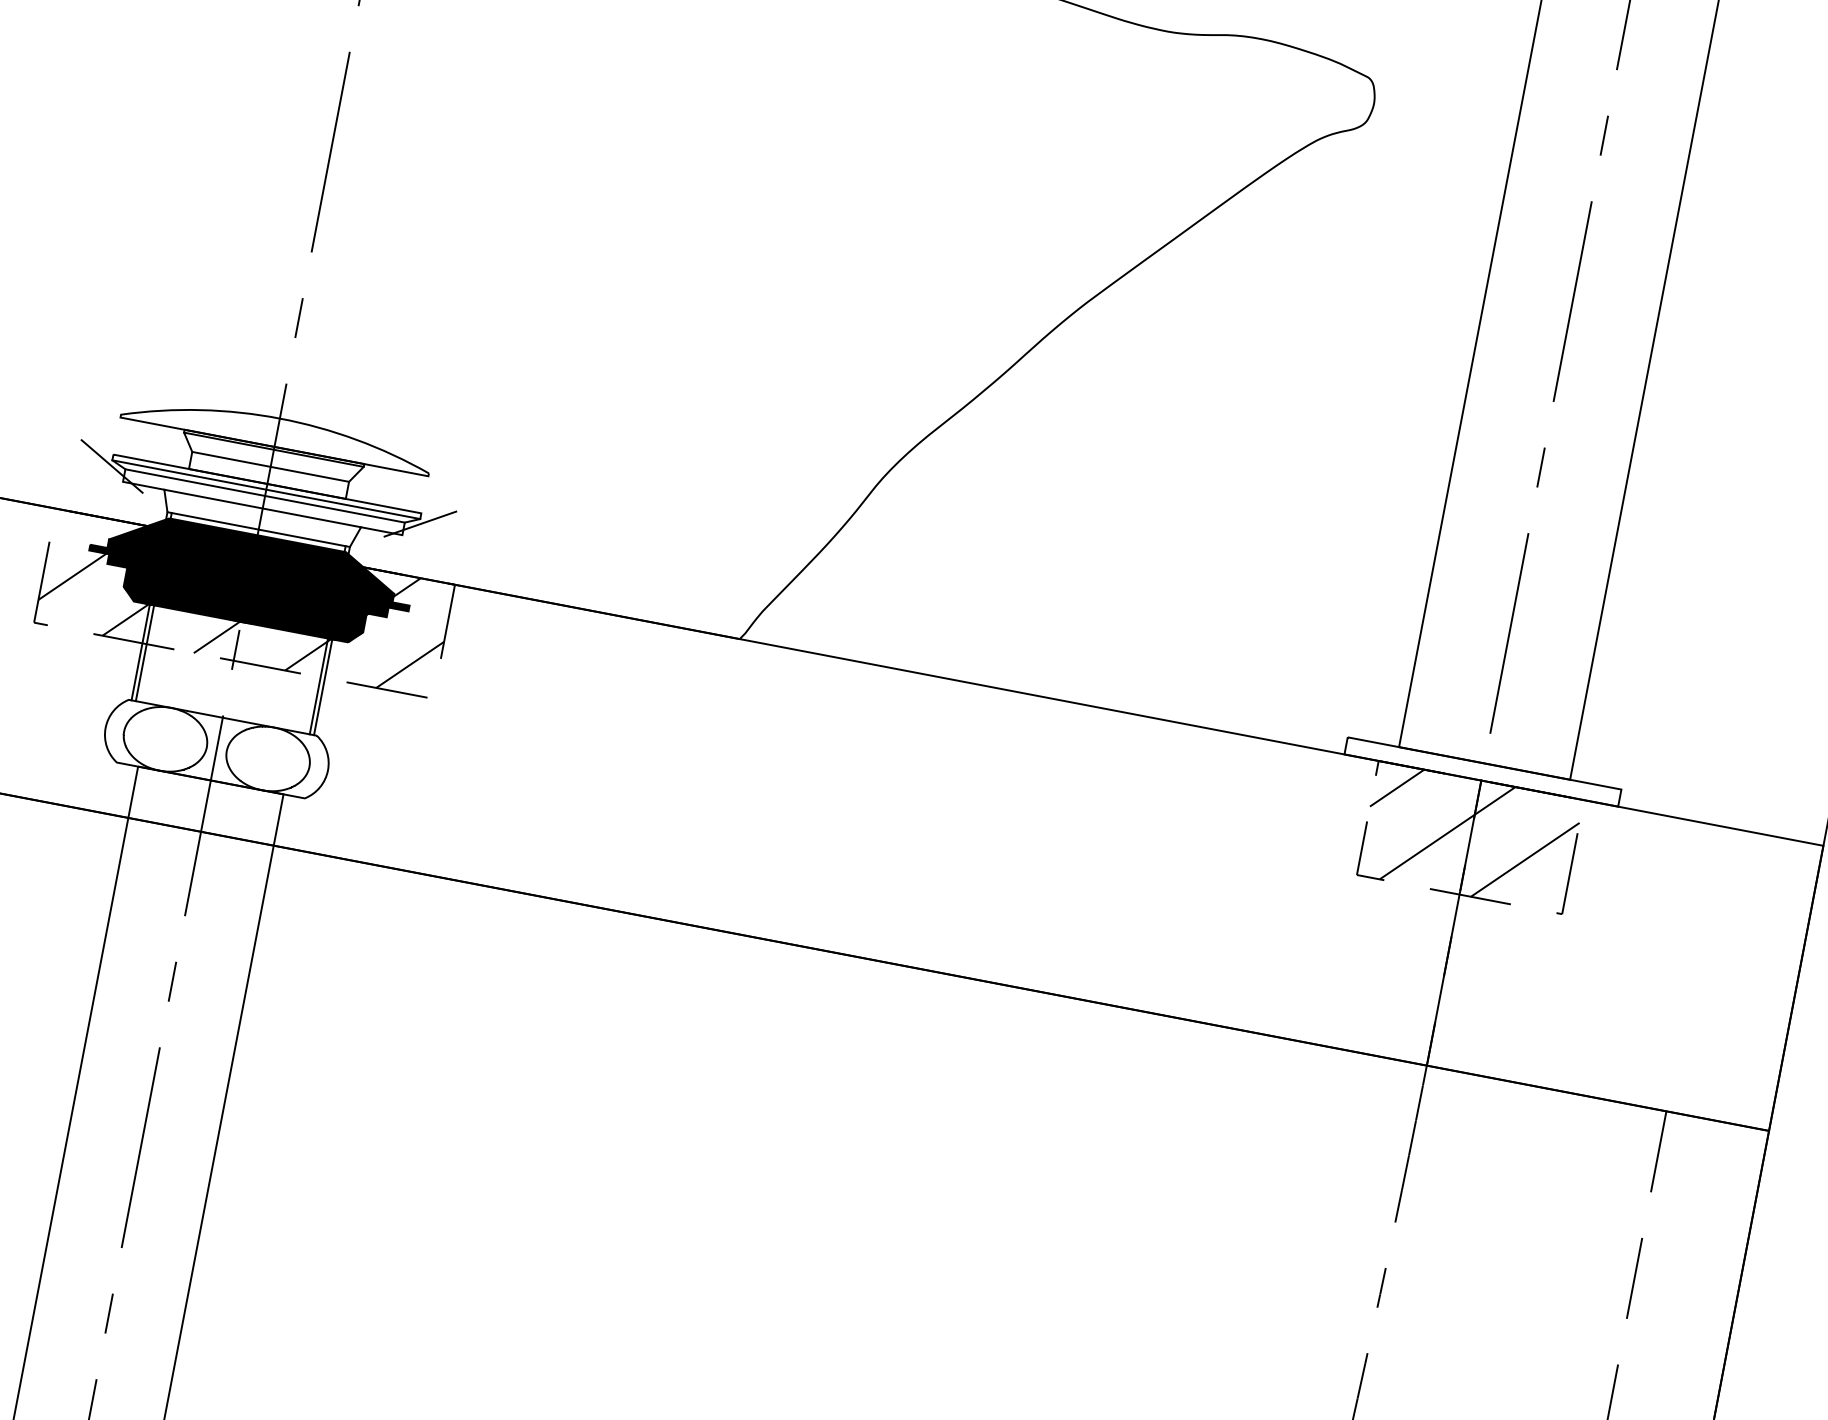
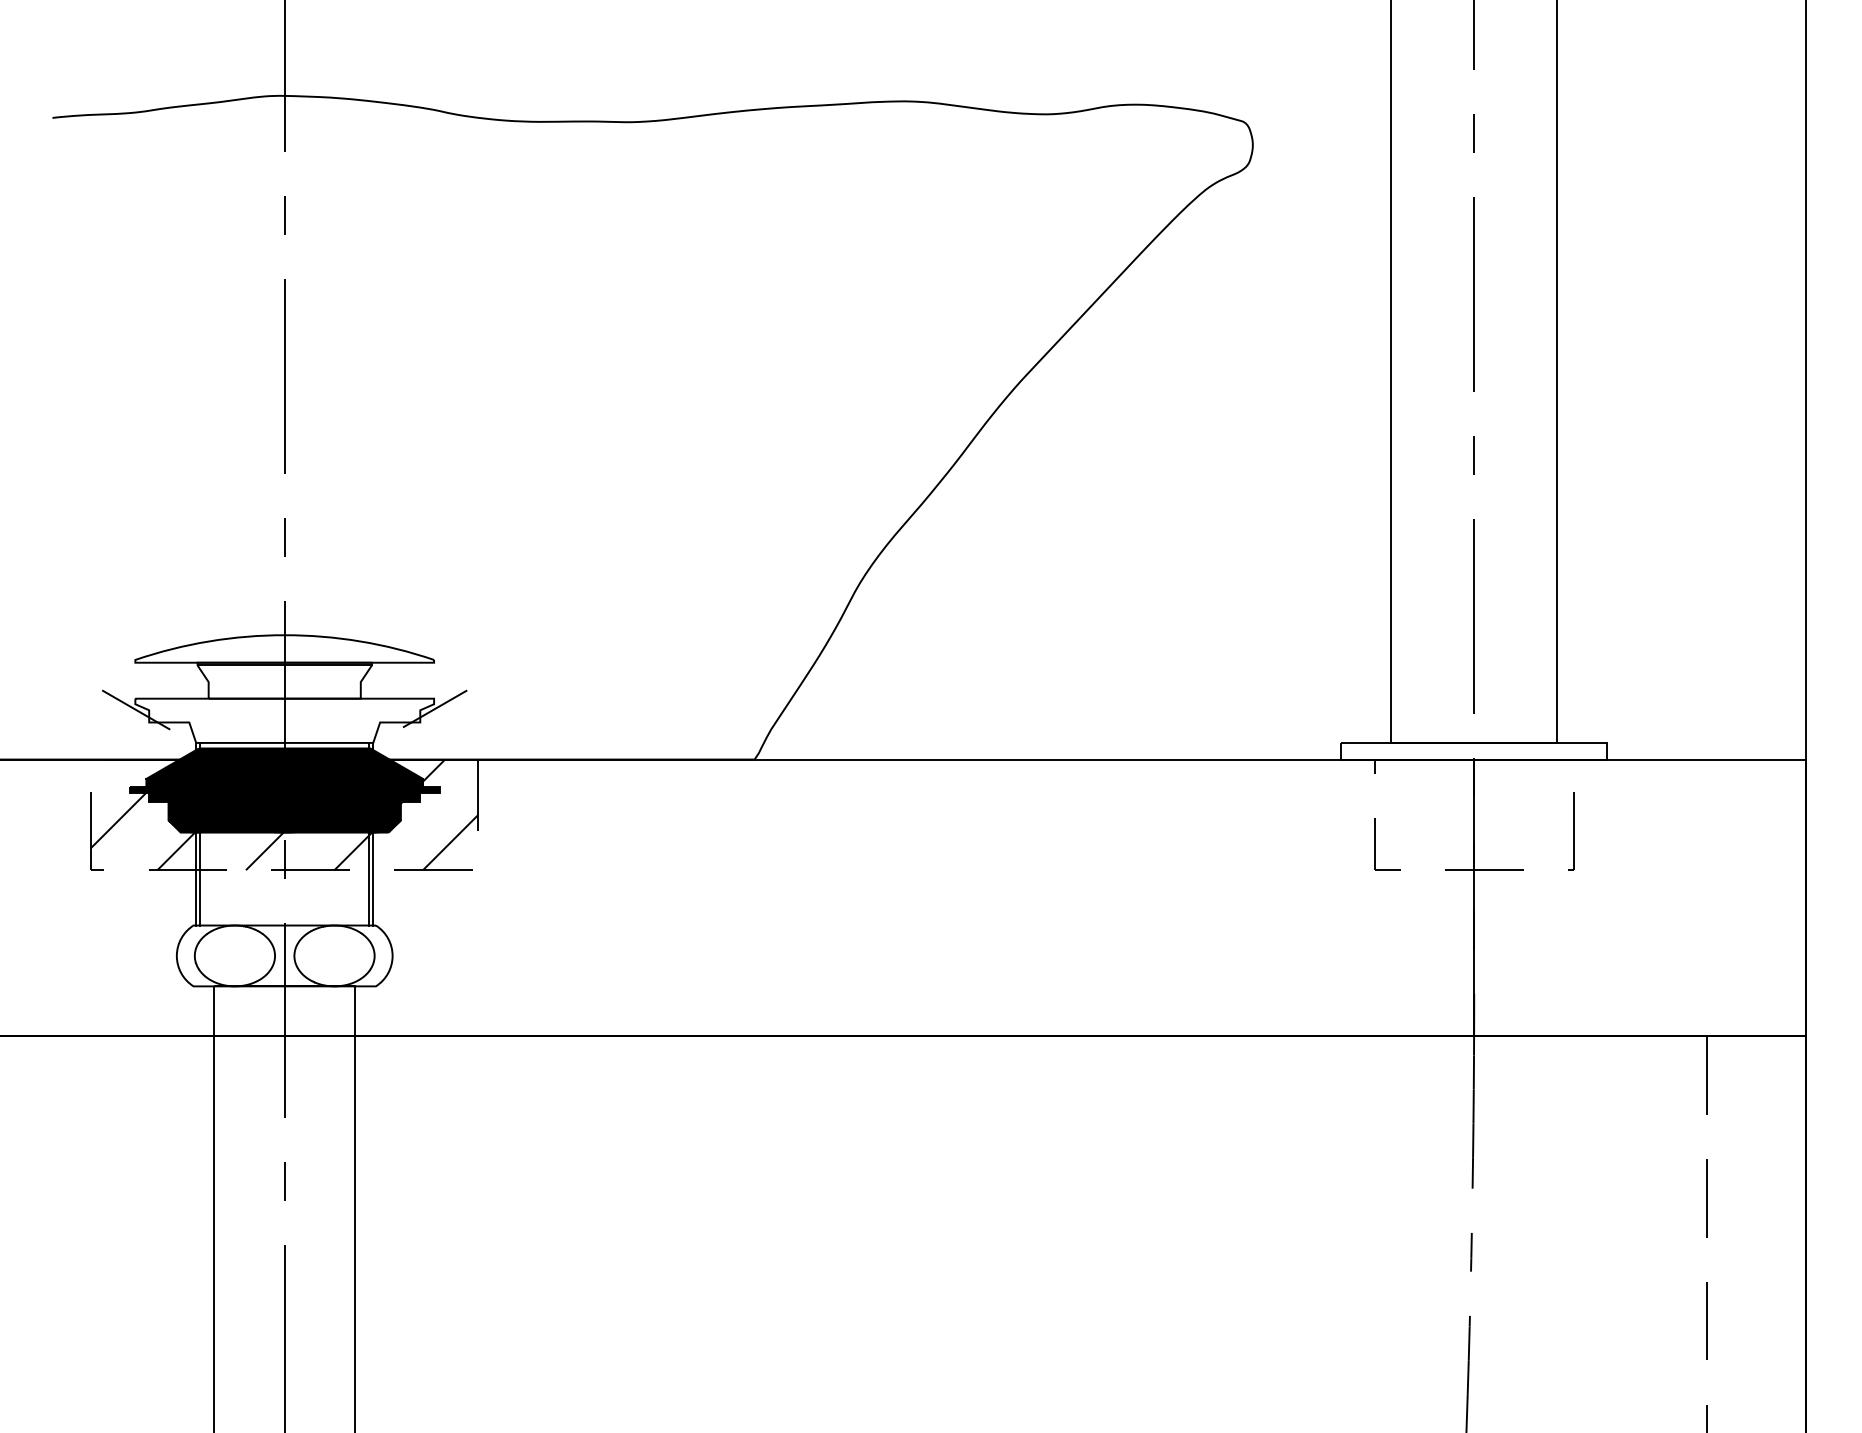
line: (270, 467) -> (284, 682), removed
line: (266, 489) -> (284, 704), removed
line: (264, 496) -> (284, 710), removed
line: (262, 508) -> (284, 722), removed
hatch: (1469, 837) -> (1473, 814), removed

